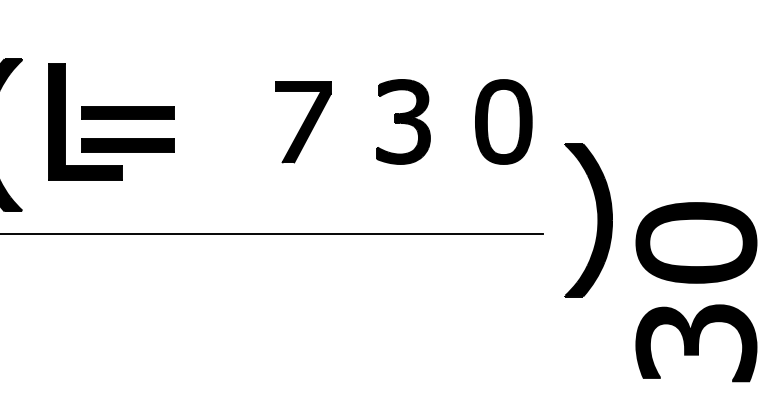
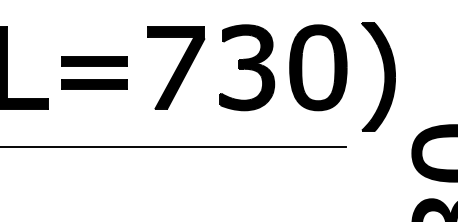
part: (303, 121) -> (176, 67), size x1.43
part: (403, 121) -> (247, 67), size x1.43
part: (503, 121) -> (318, 67), size x1.43
part: (127, 138) -> (93, 79), moved
part: (597, 219) -> (384, 76), moved

